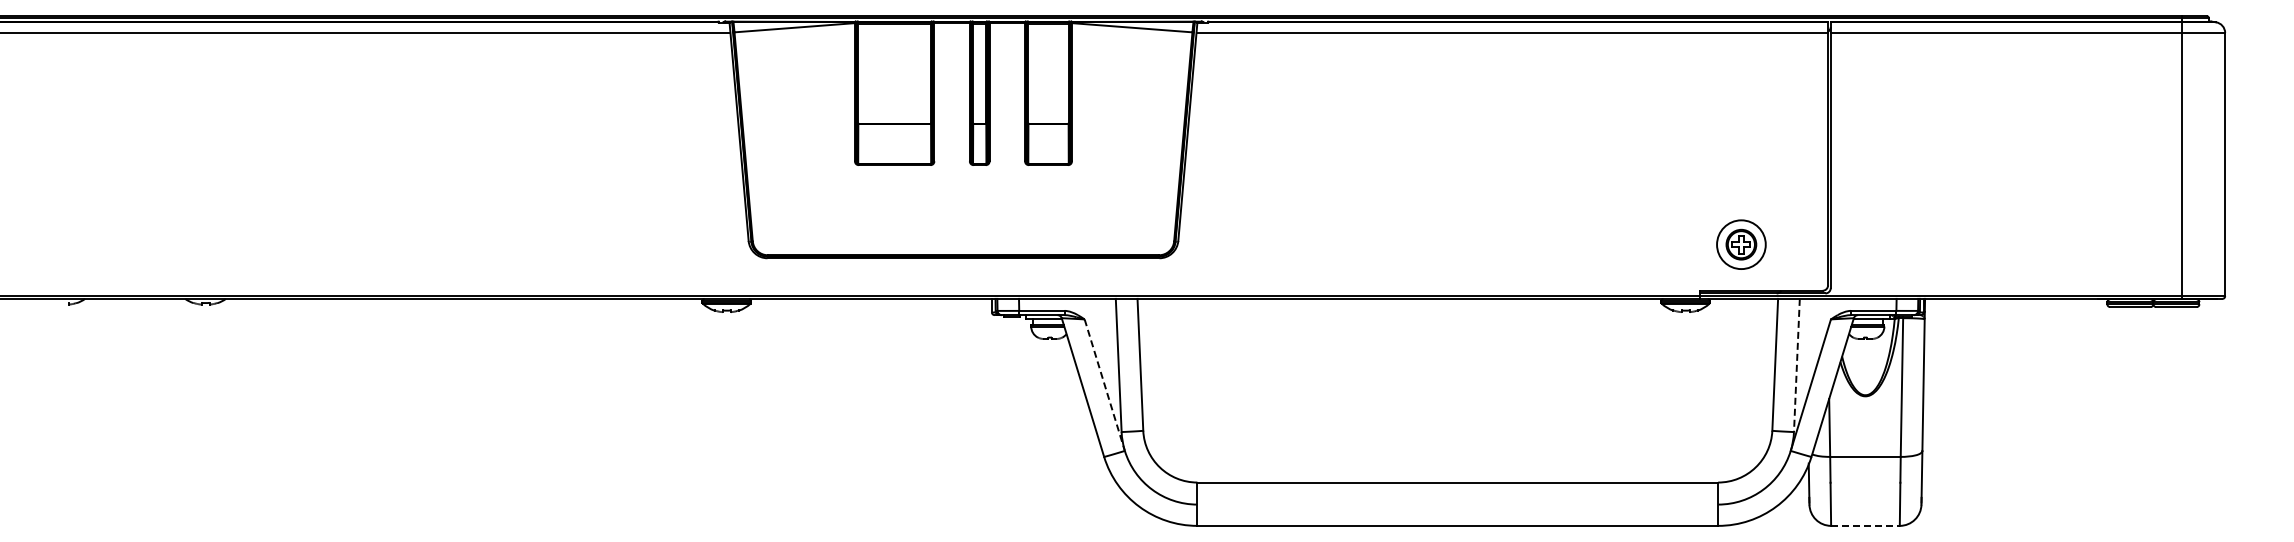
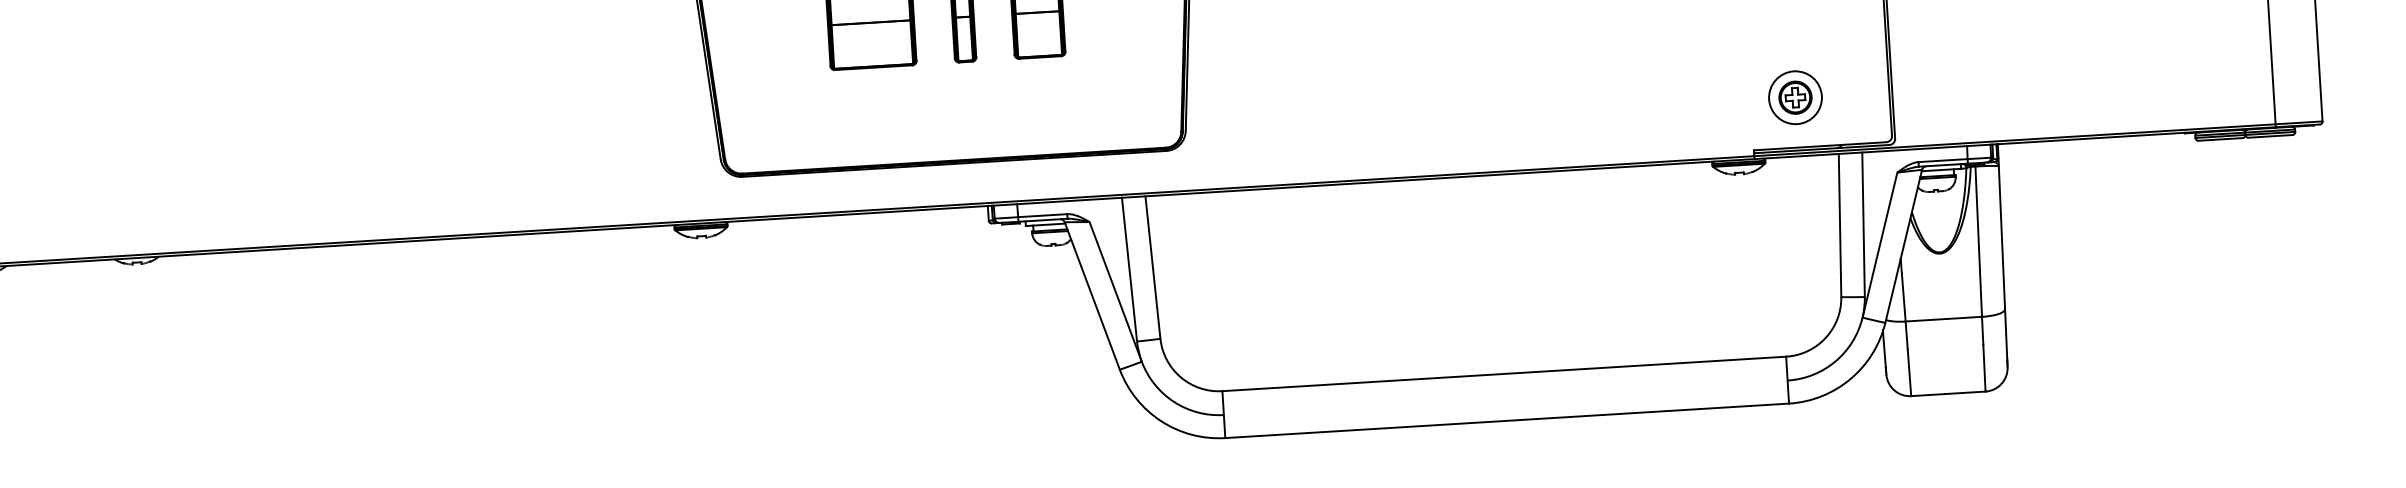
line: (1796, 365) -> (1863, 224), dashed -> solid
line: (1104, 385) -> (1115, 292), dashed -> solid
line: (1865, 525) -> (1948, 393), dashed -> solid

